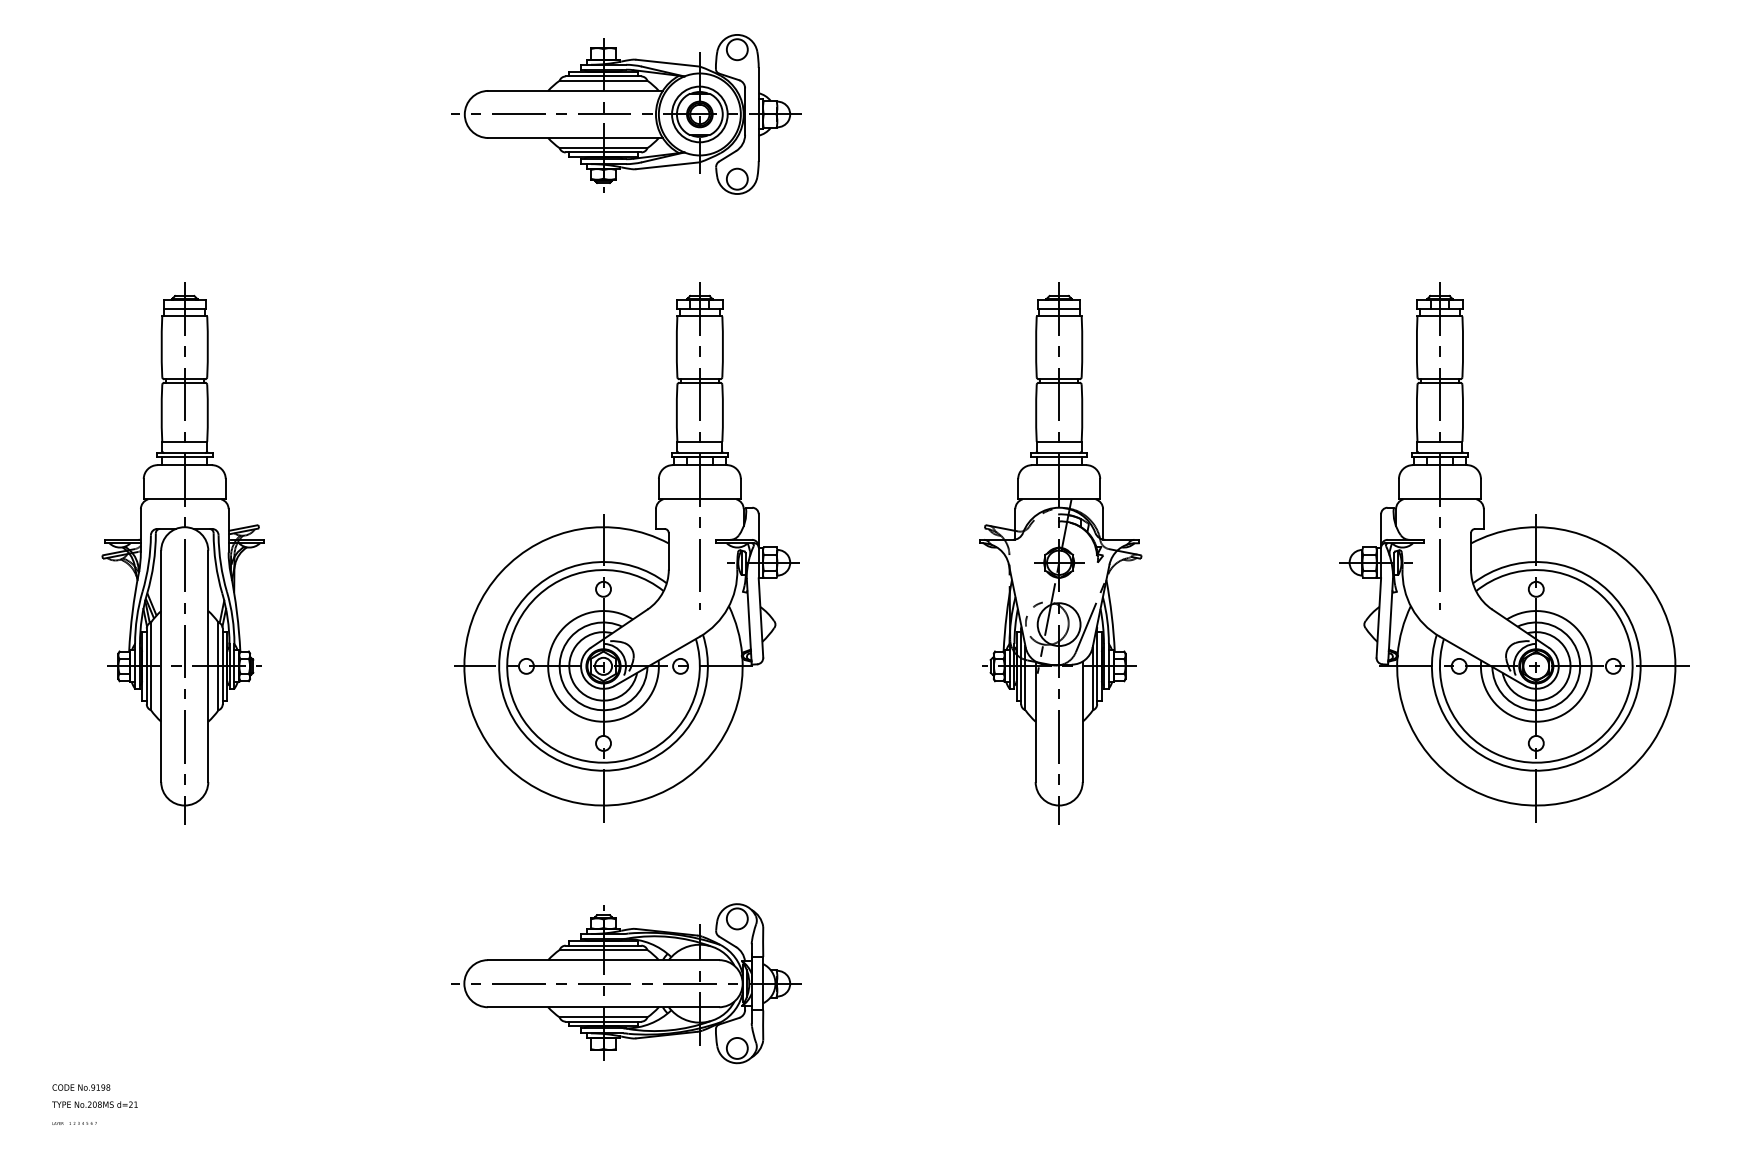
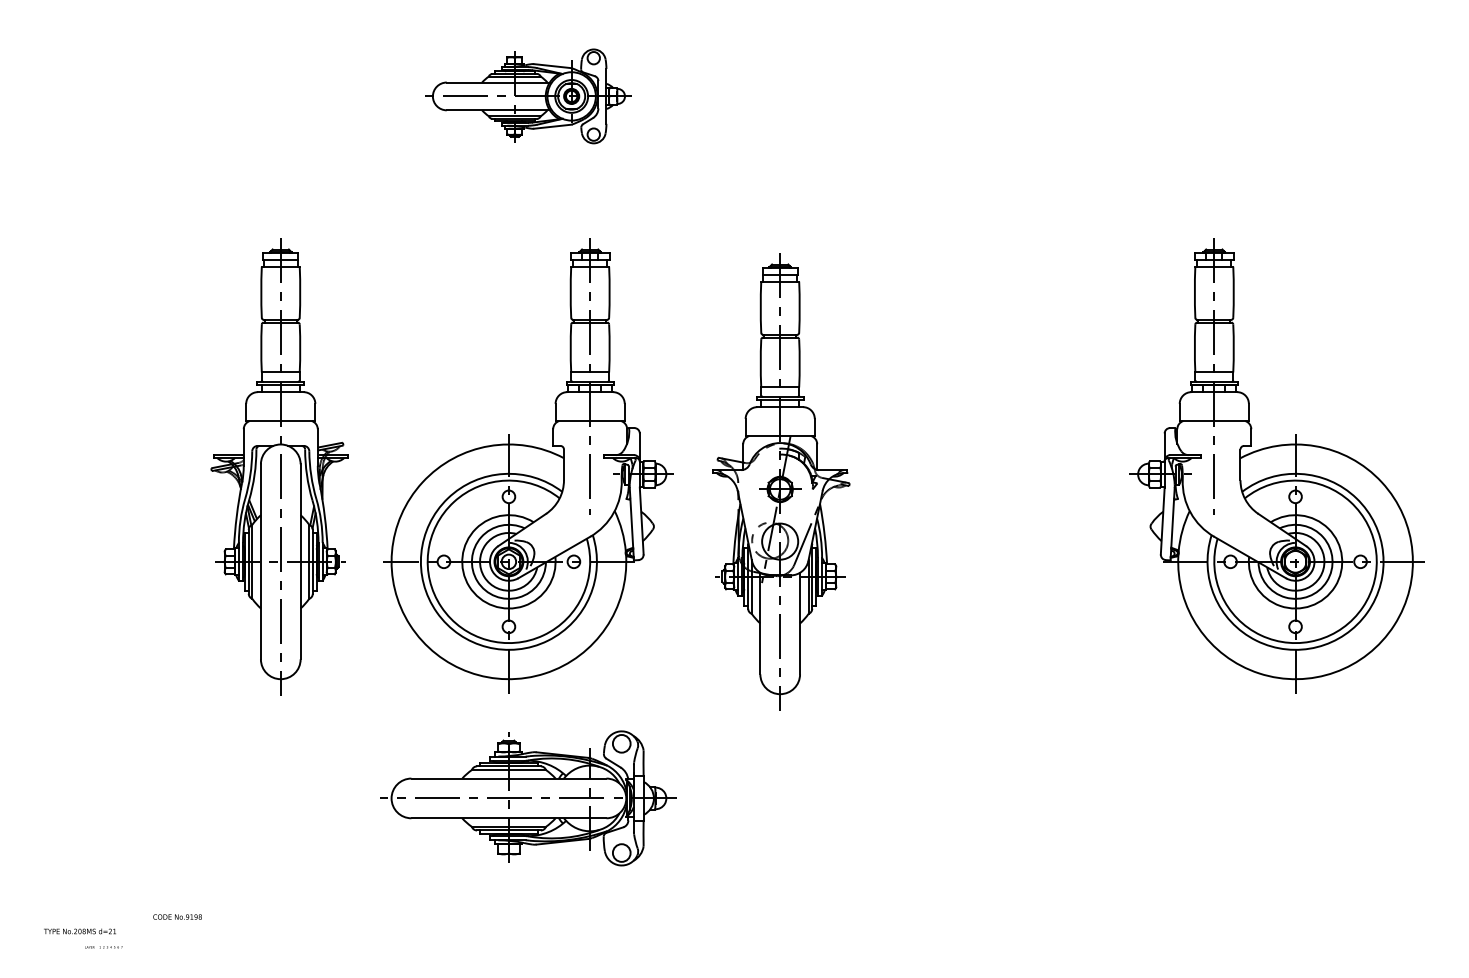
part: (626, 114) -> (528, 96), size x0.7
part: (183, 553) -> (279, 466), moved
part: (1060, 553) -> (781, 481), moved
part: (626, 983) -> (528, 798), moved
text: (81, 1086) -> (177, 916), moved
text: (74, 1123) -> (103, 947), moved

